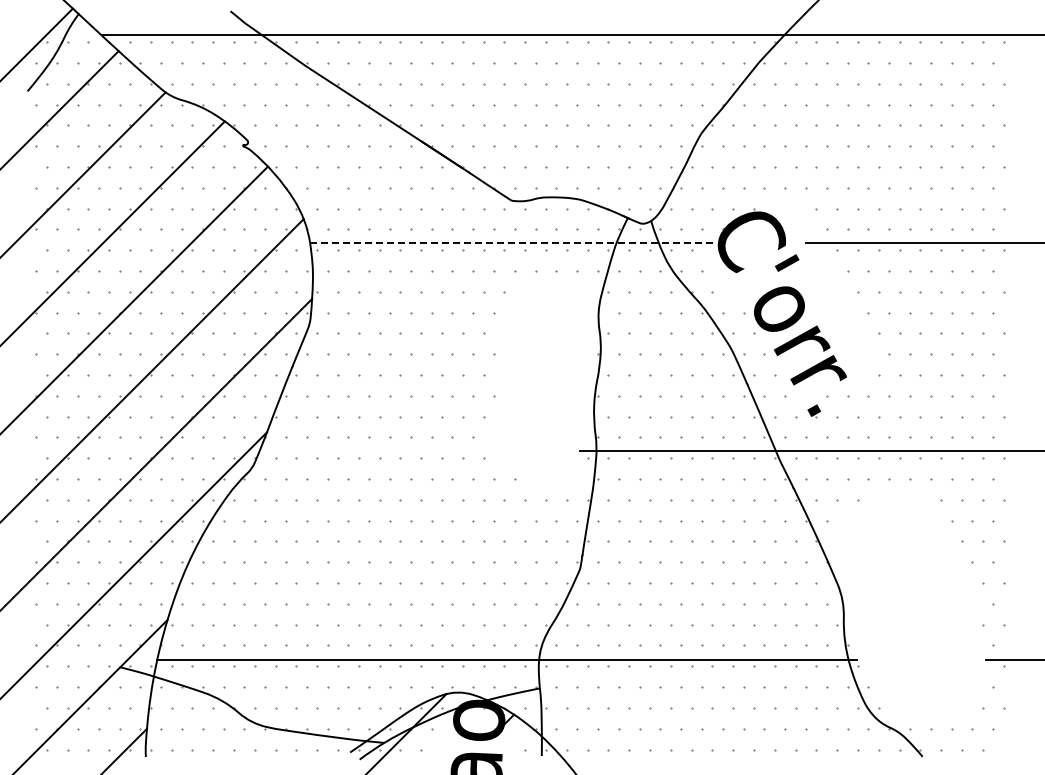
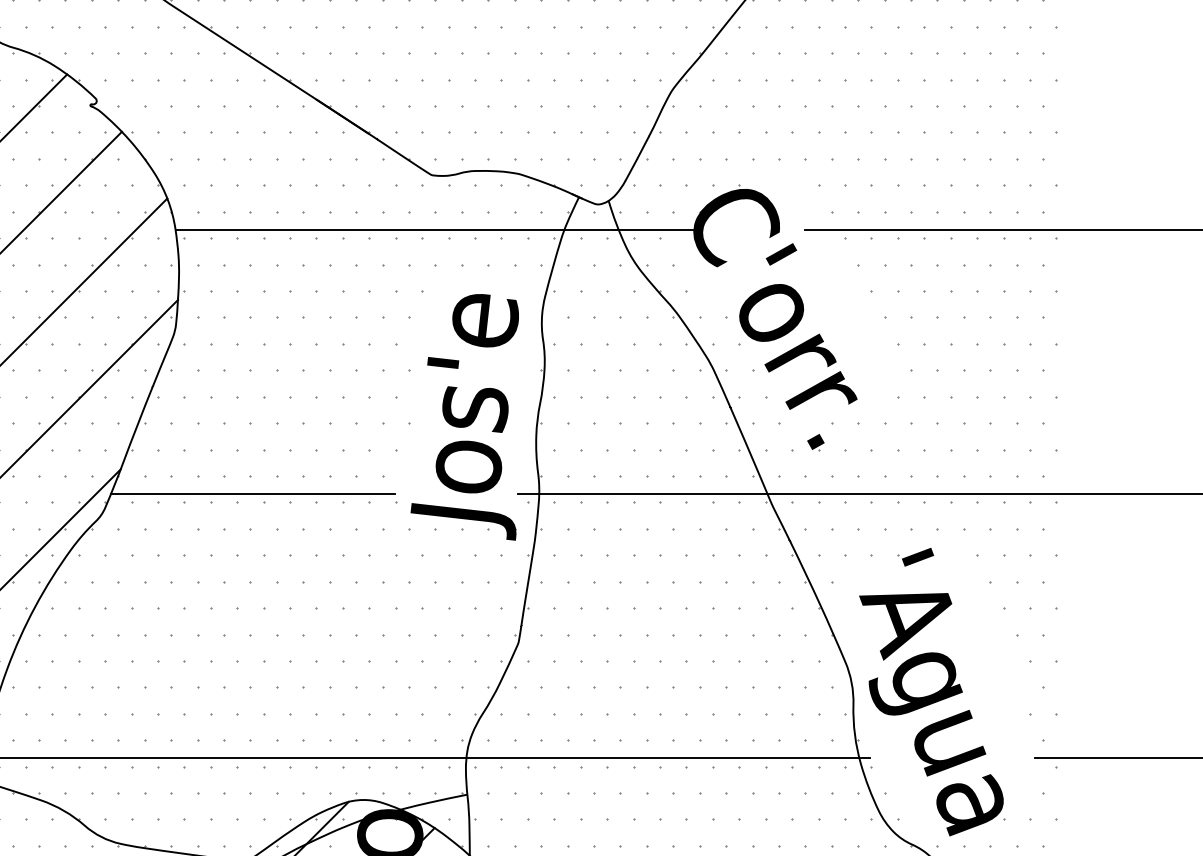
line: (513, 243) -> (433, 229), dashed -> solid
part: (537, 391) -> (464, 417), added
line: (371, 451) -> (253, 493), added
part: (905, 607) -> (931, 691), added

